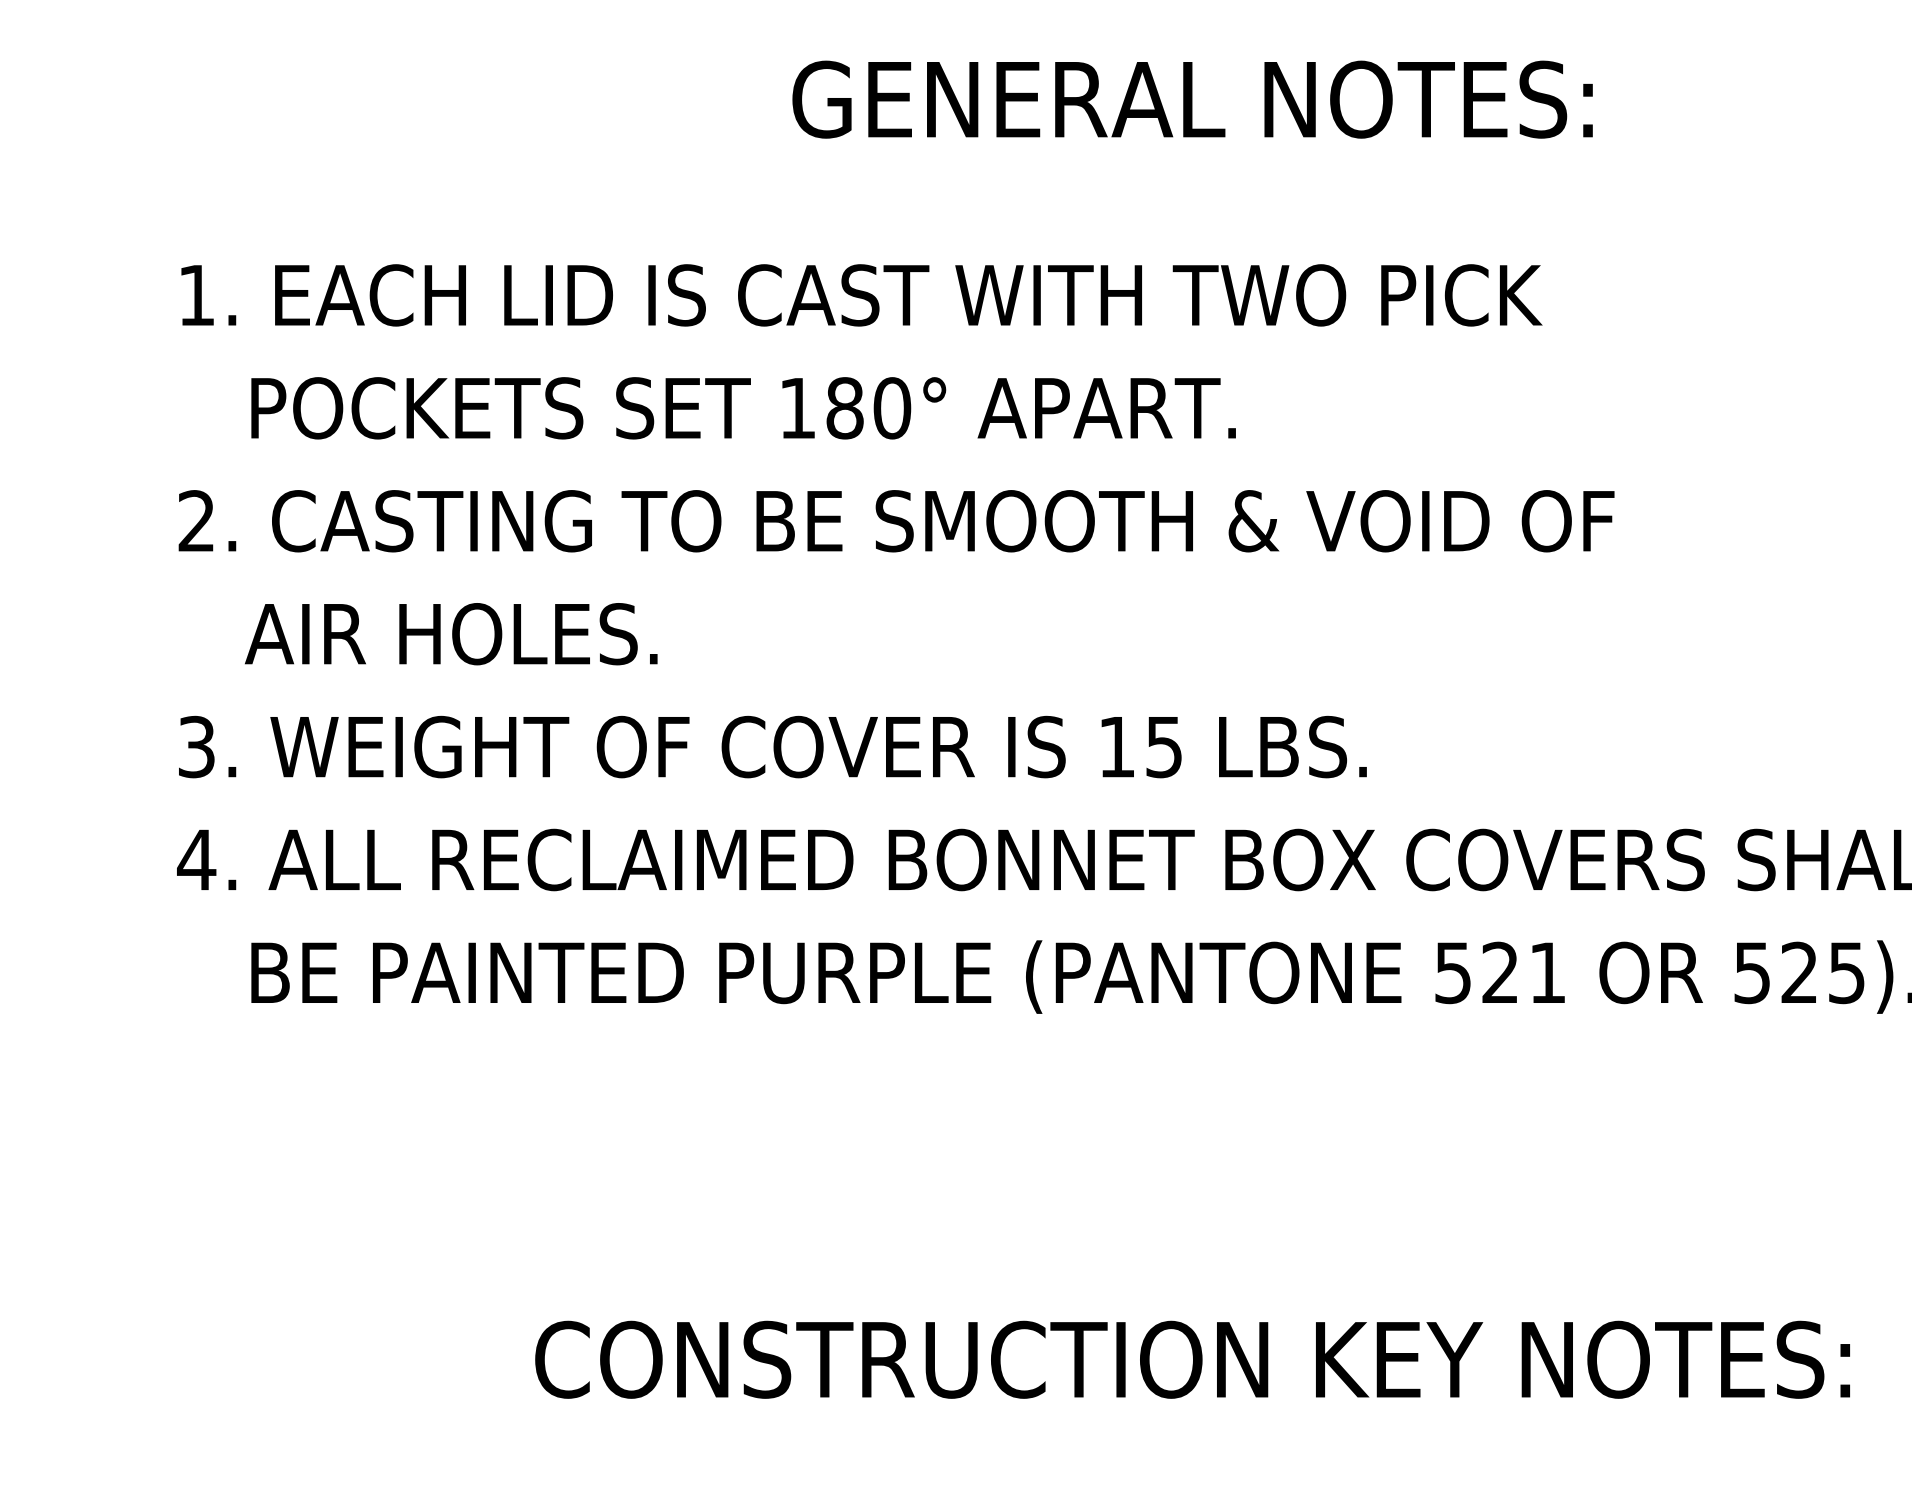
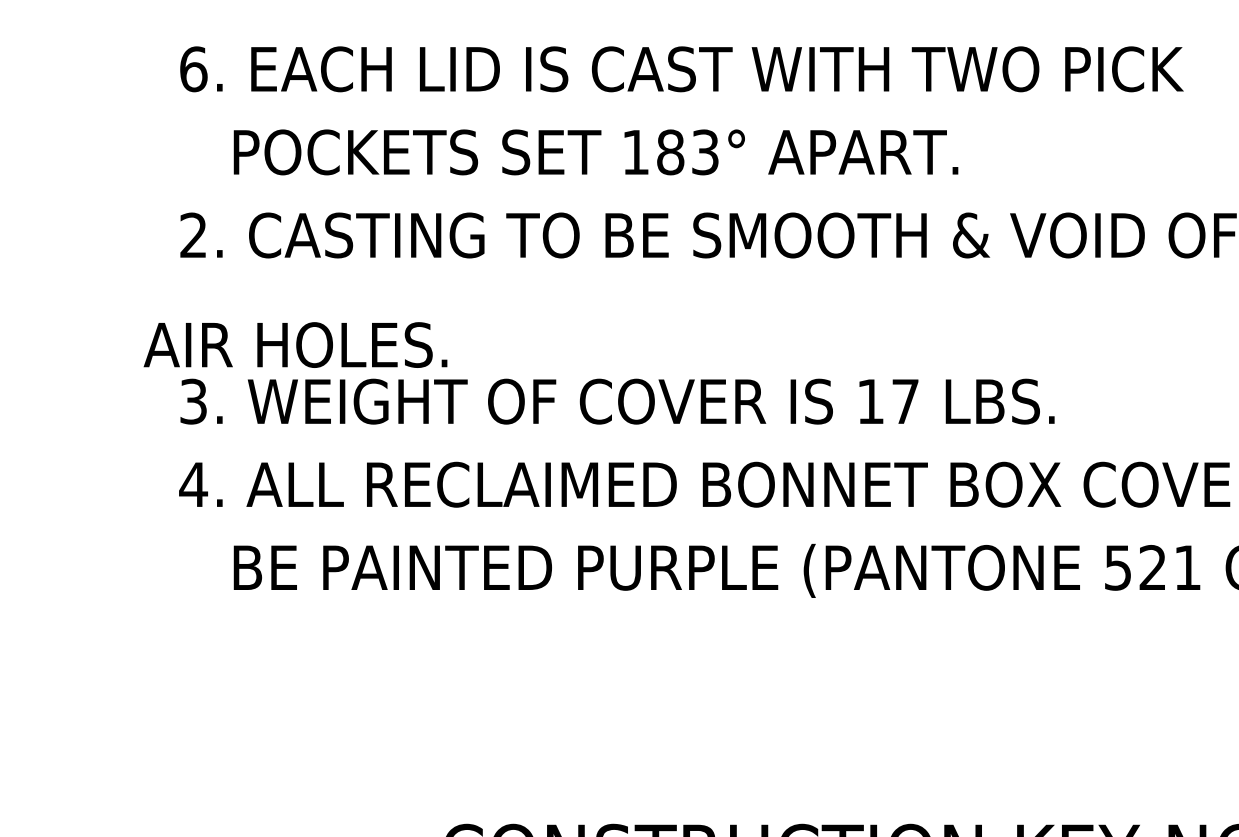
text: (196, 295) -> (193, 69), 1. -> 6.
text: (892, 408) -> (705, 152), 180° -> 183°
text: (451, 634) -> (295, 345), moved
text: (1163, 747) -> (904, 401), 15 -> 17

